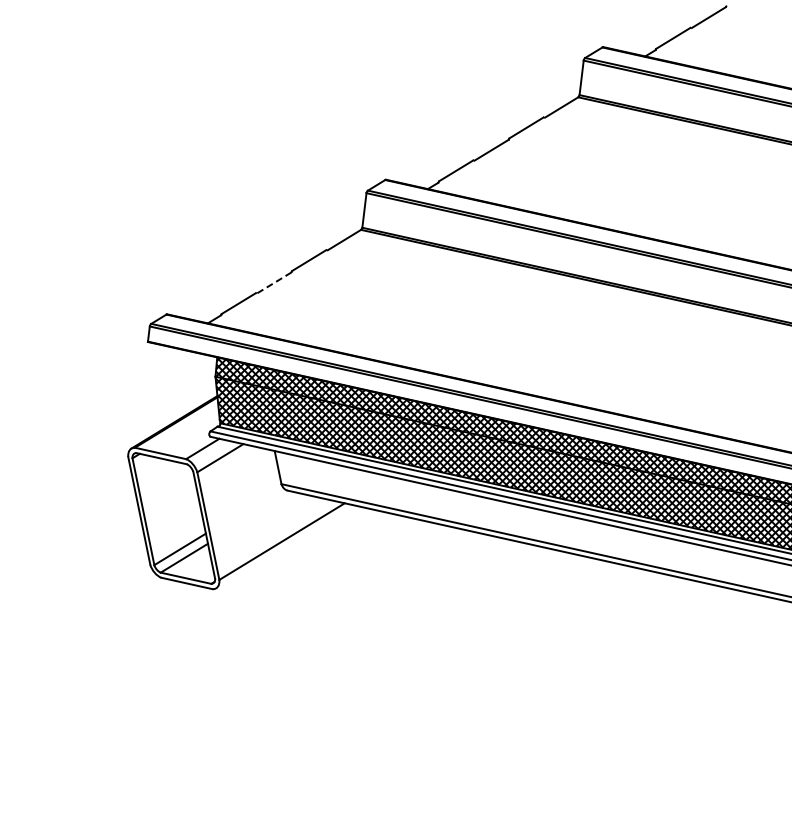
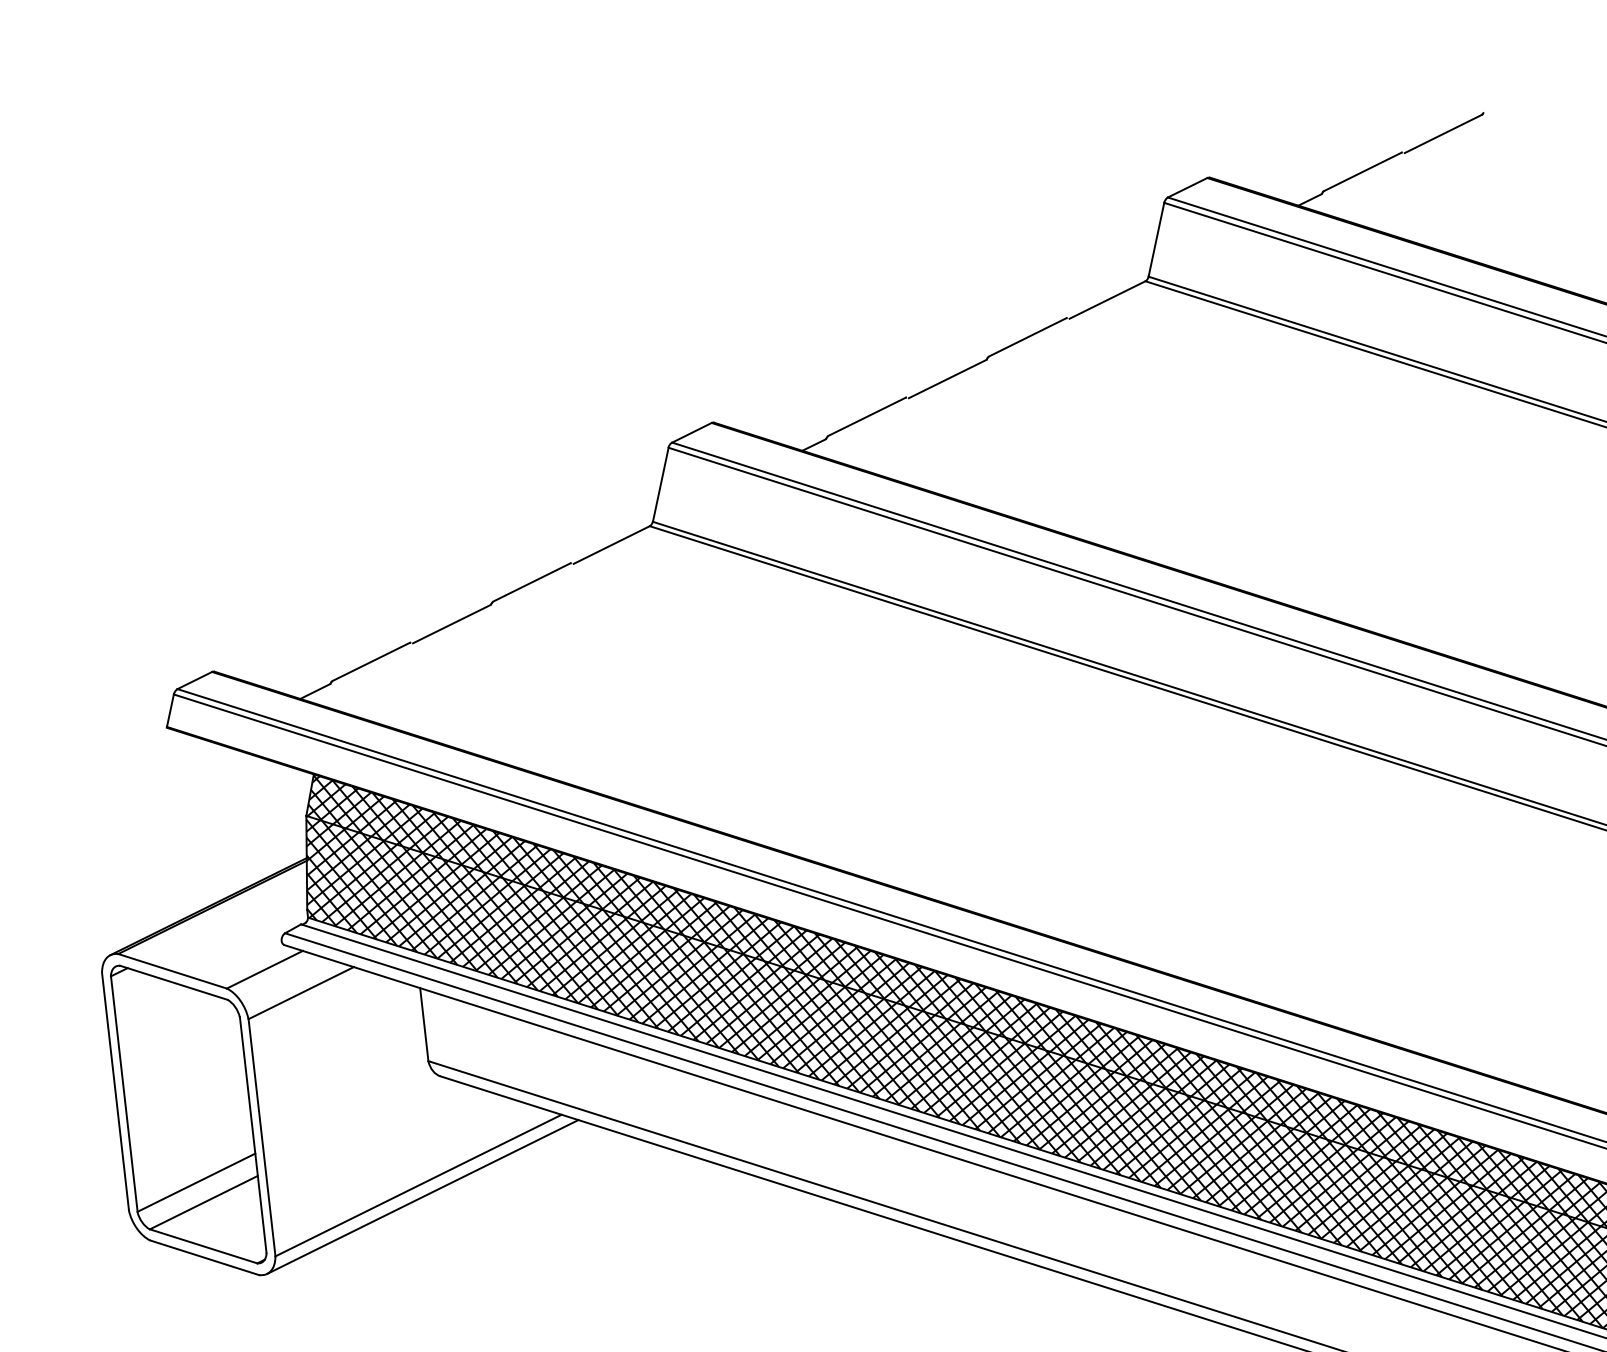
line: (274, 282) -> (452, 623), dashed -> solid
line: (284, 546) -> (422, 1196), added

